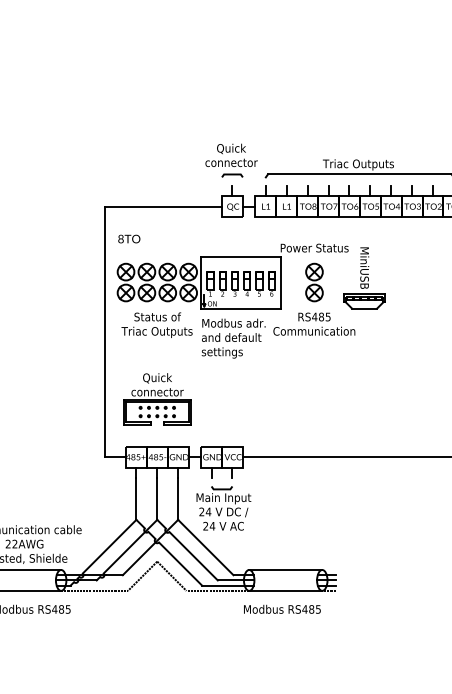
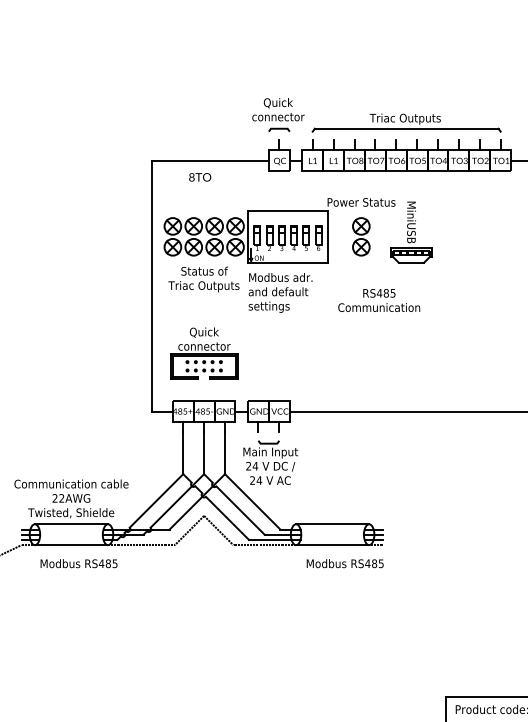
text: (129, 239) -> (200, 177), moved
text: (314, 324) -> (379, 300), moved
text: (281, 609) -> (344, 563), moved

